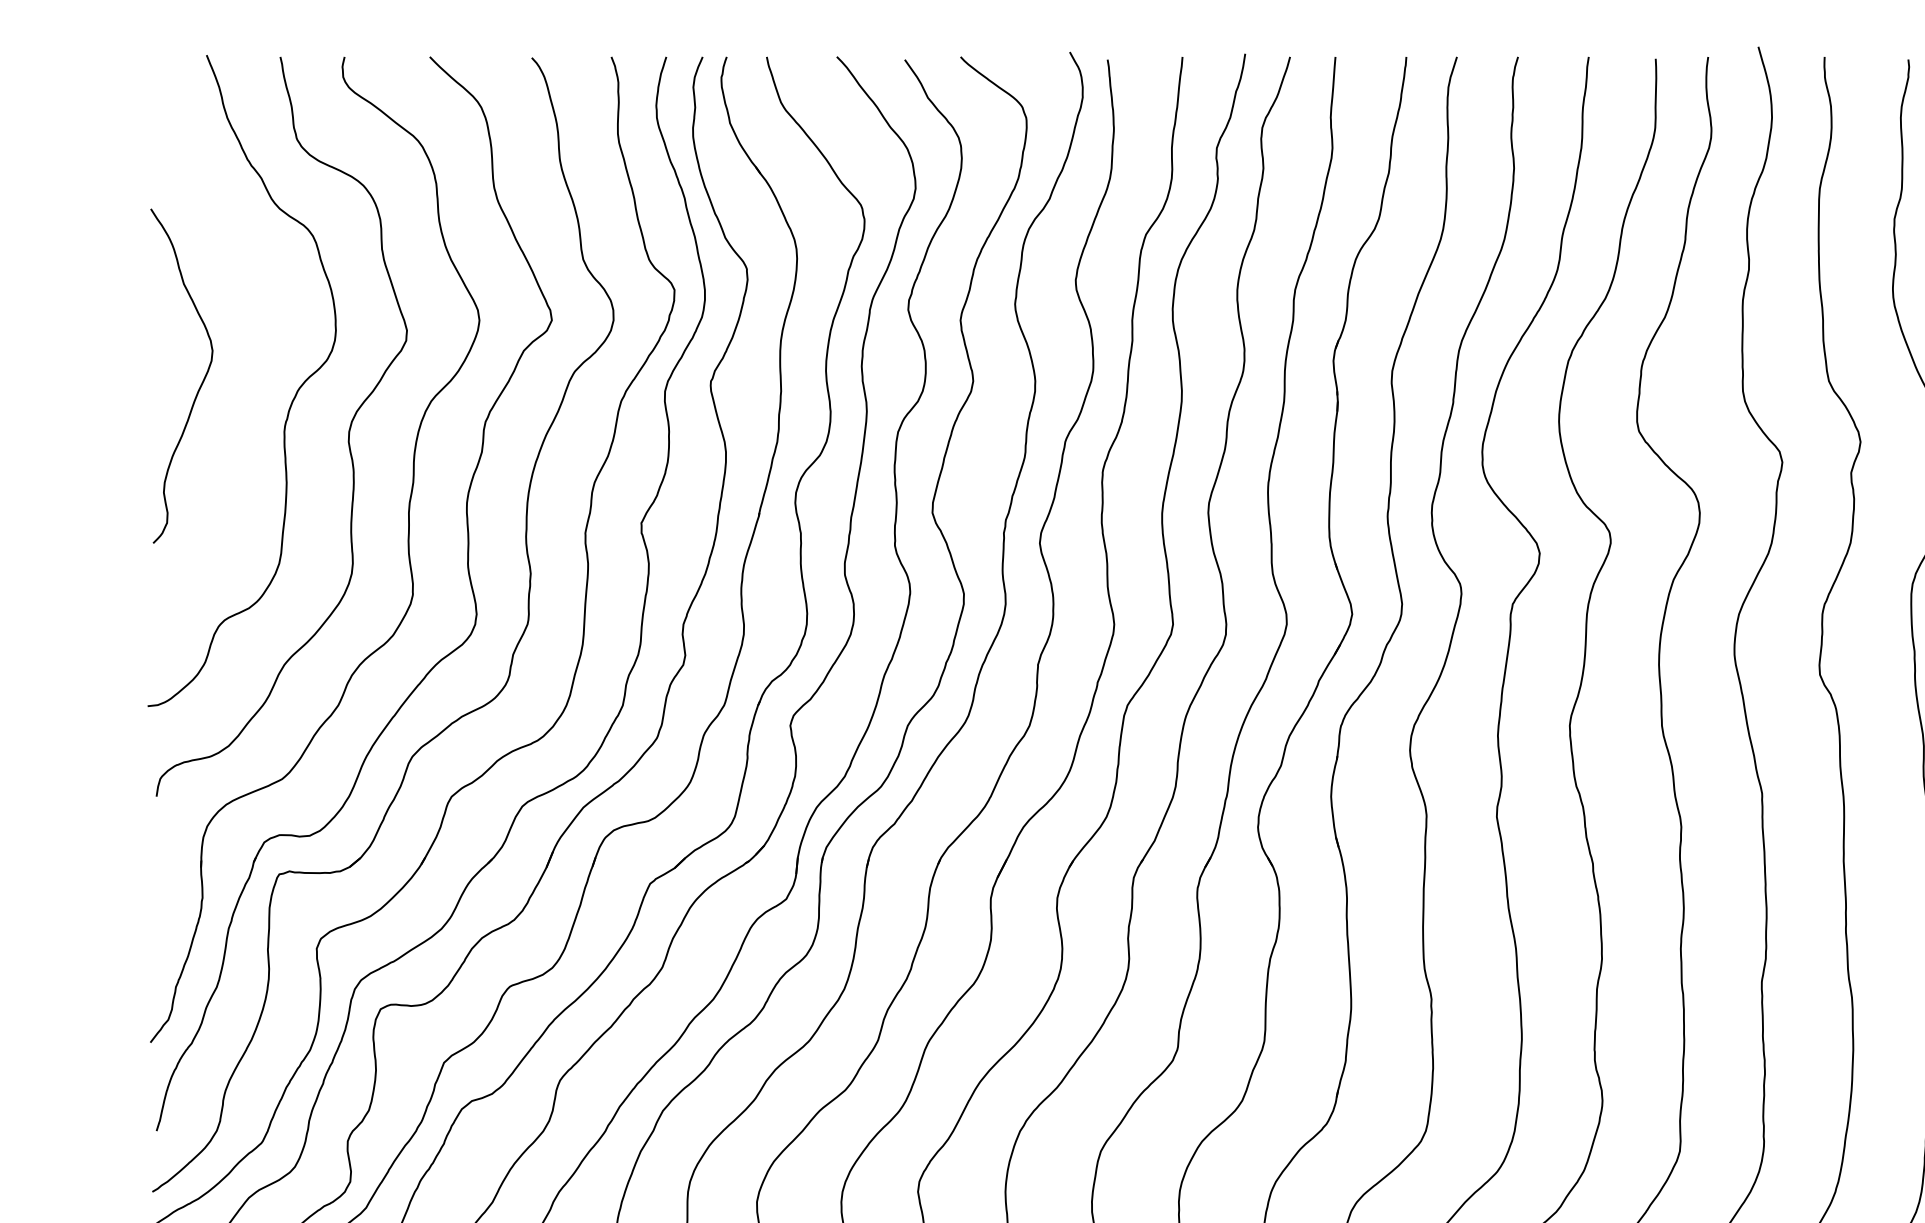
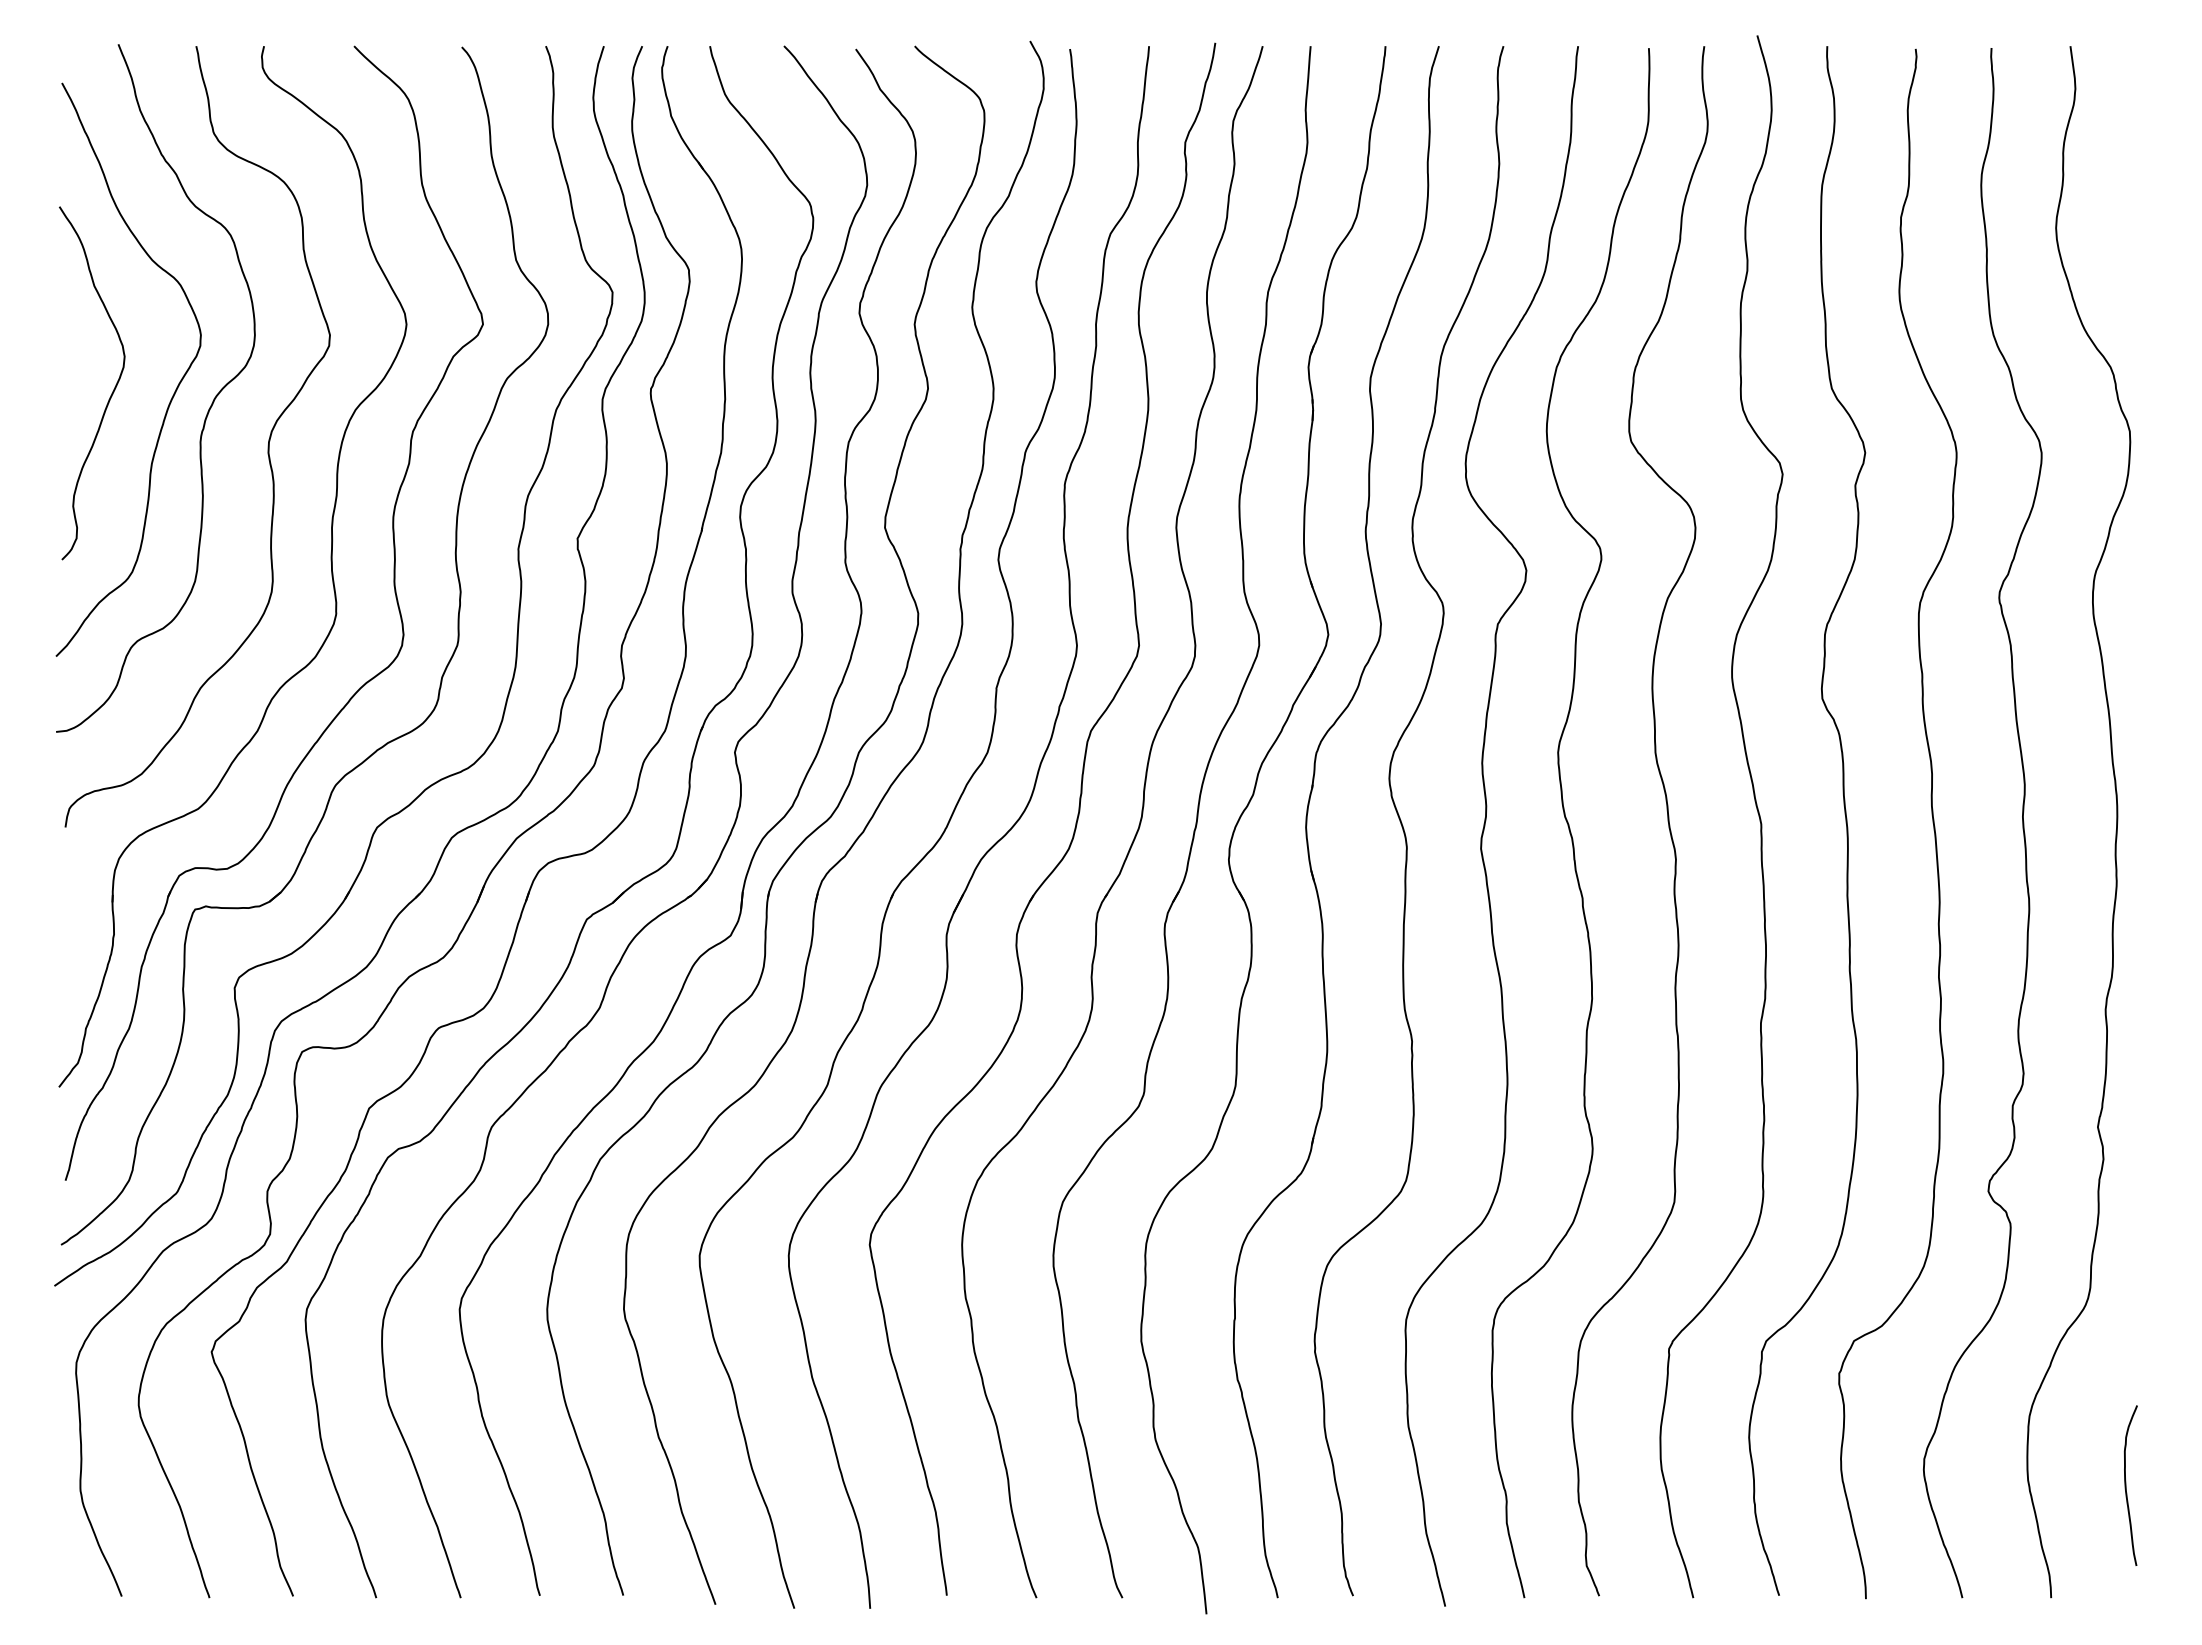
curve: (259, 383) -> (174, 391), added

